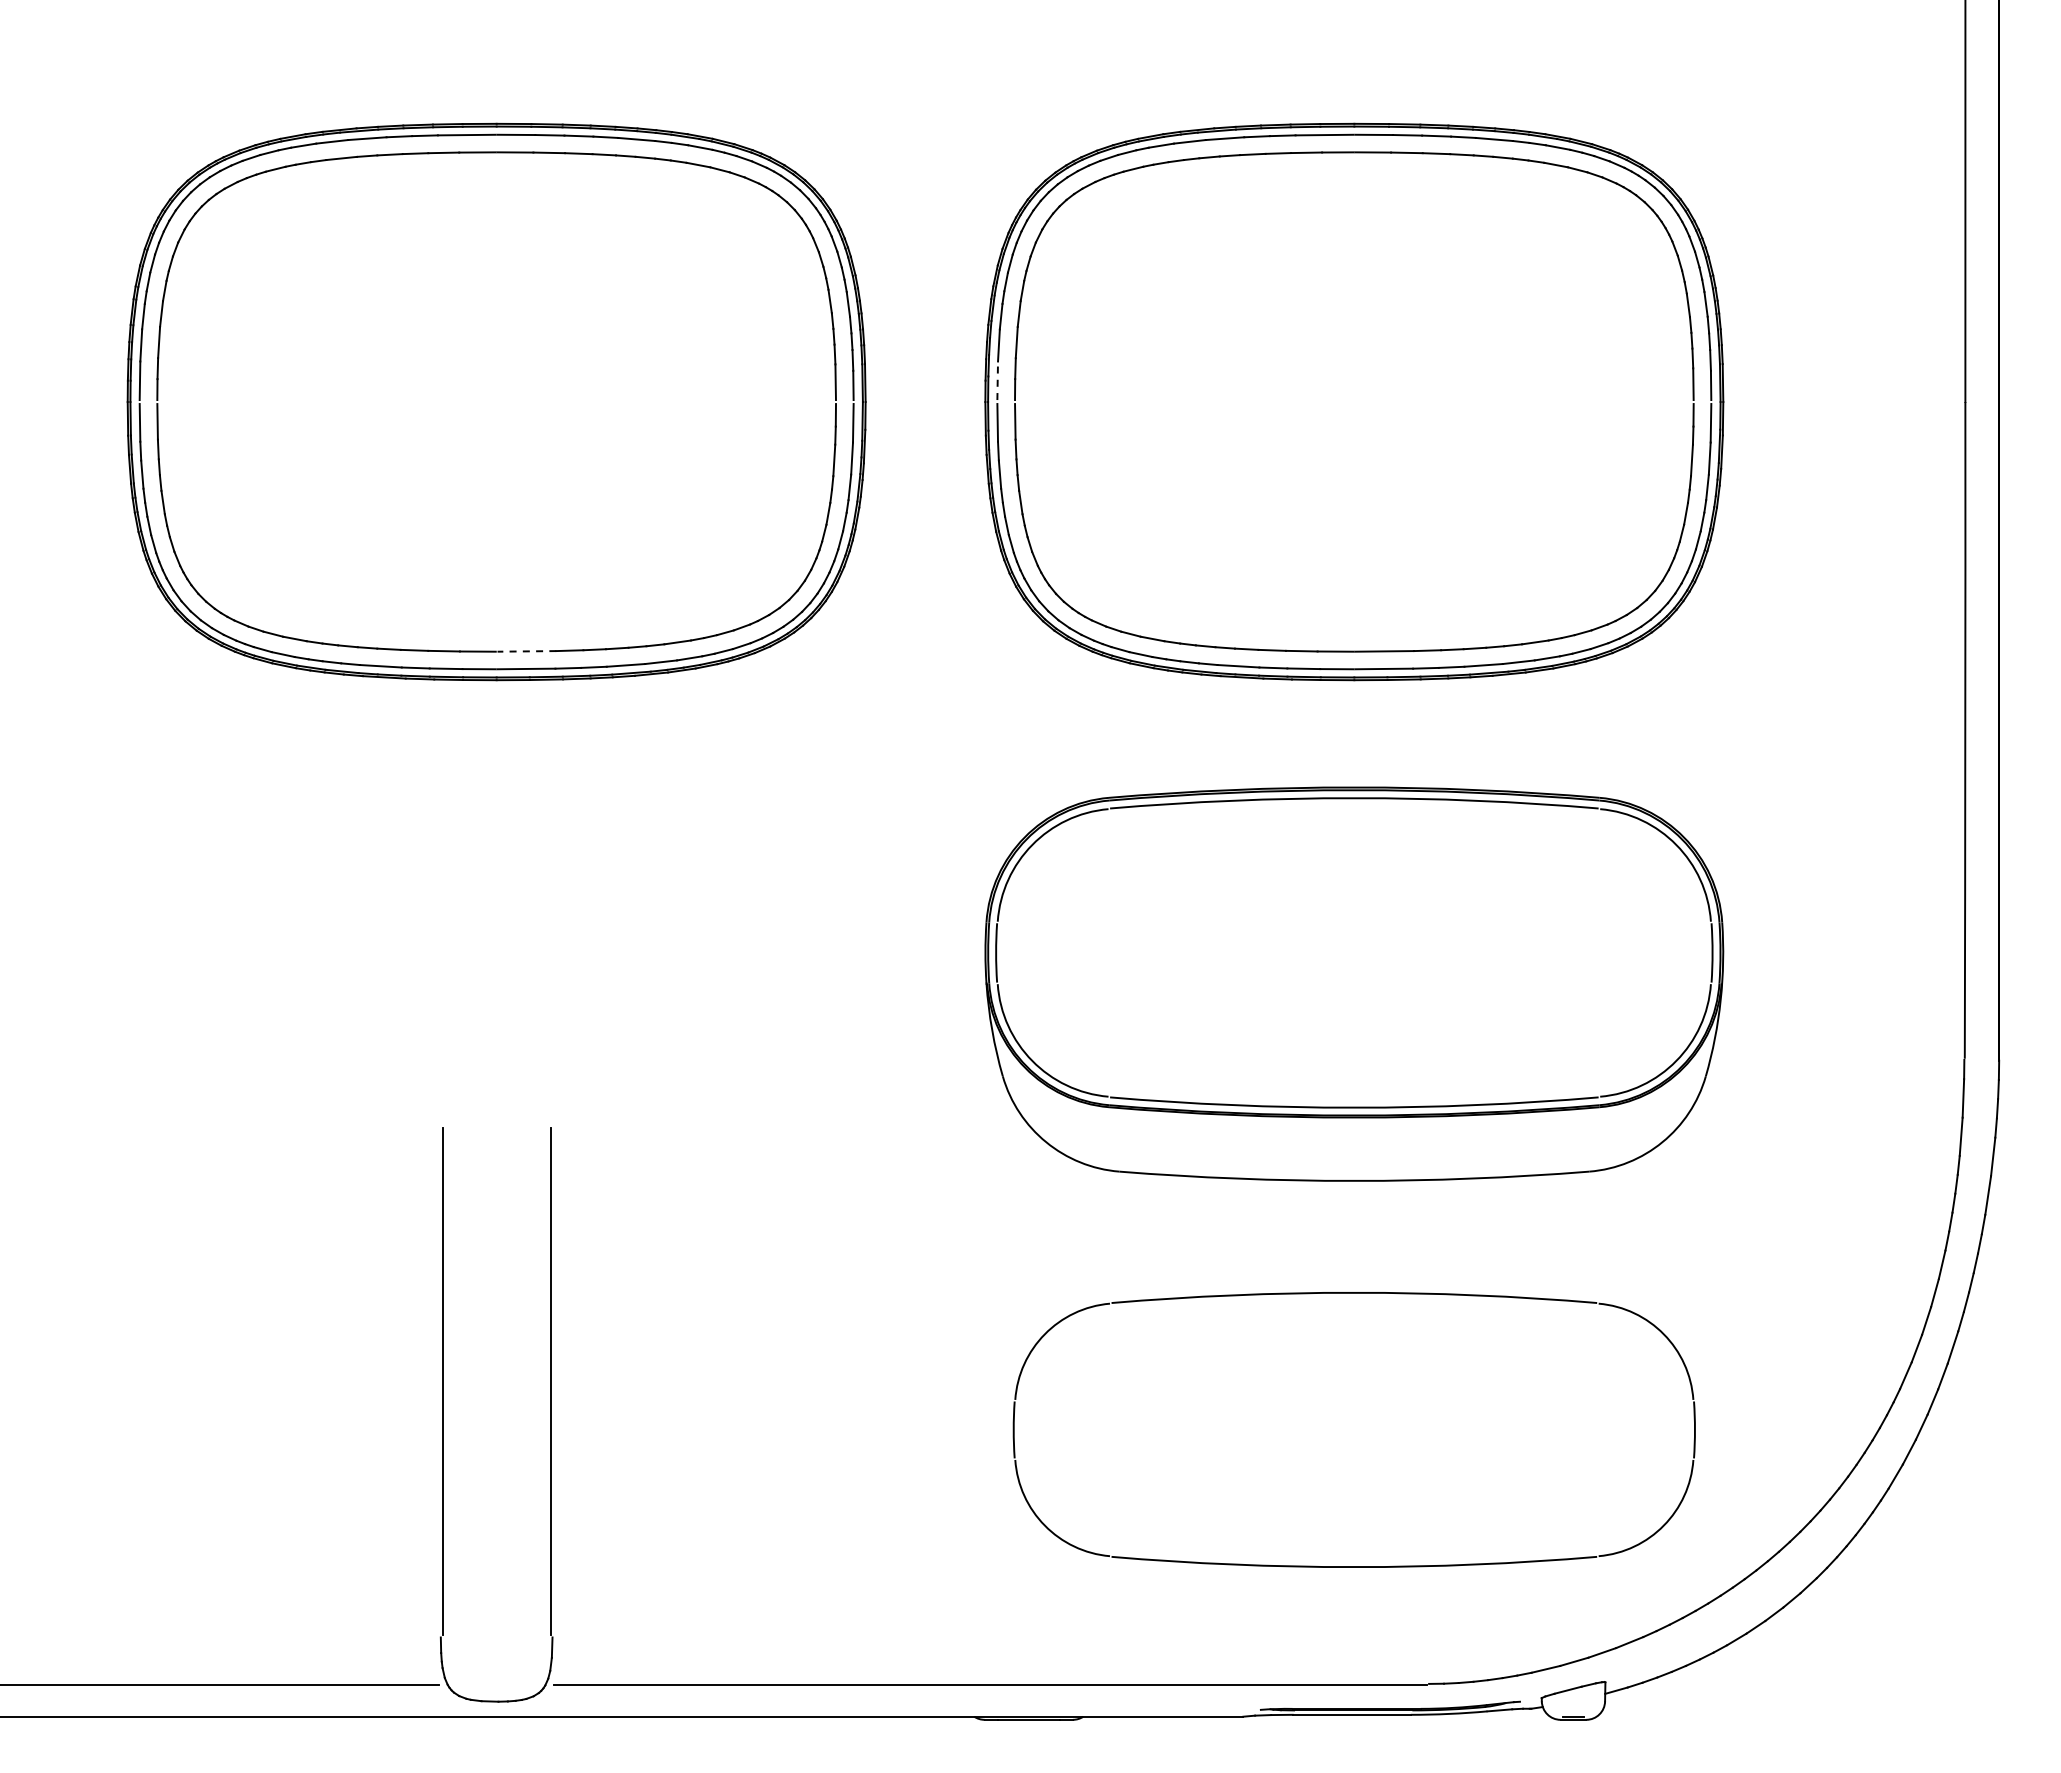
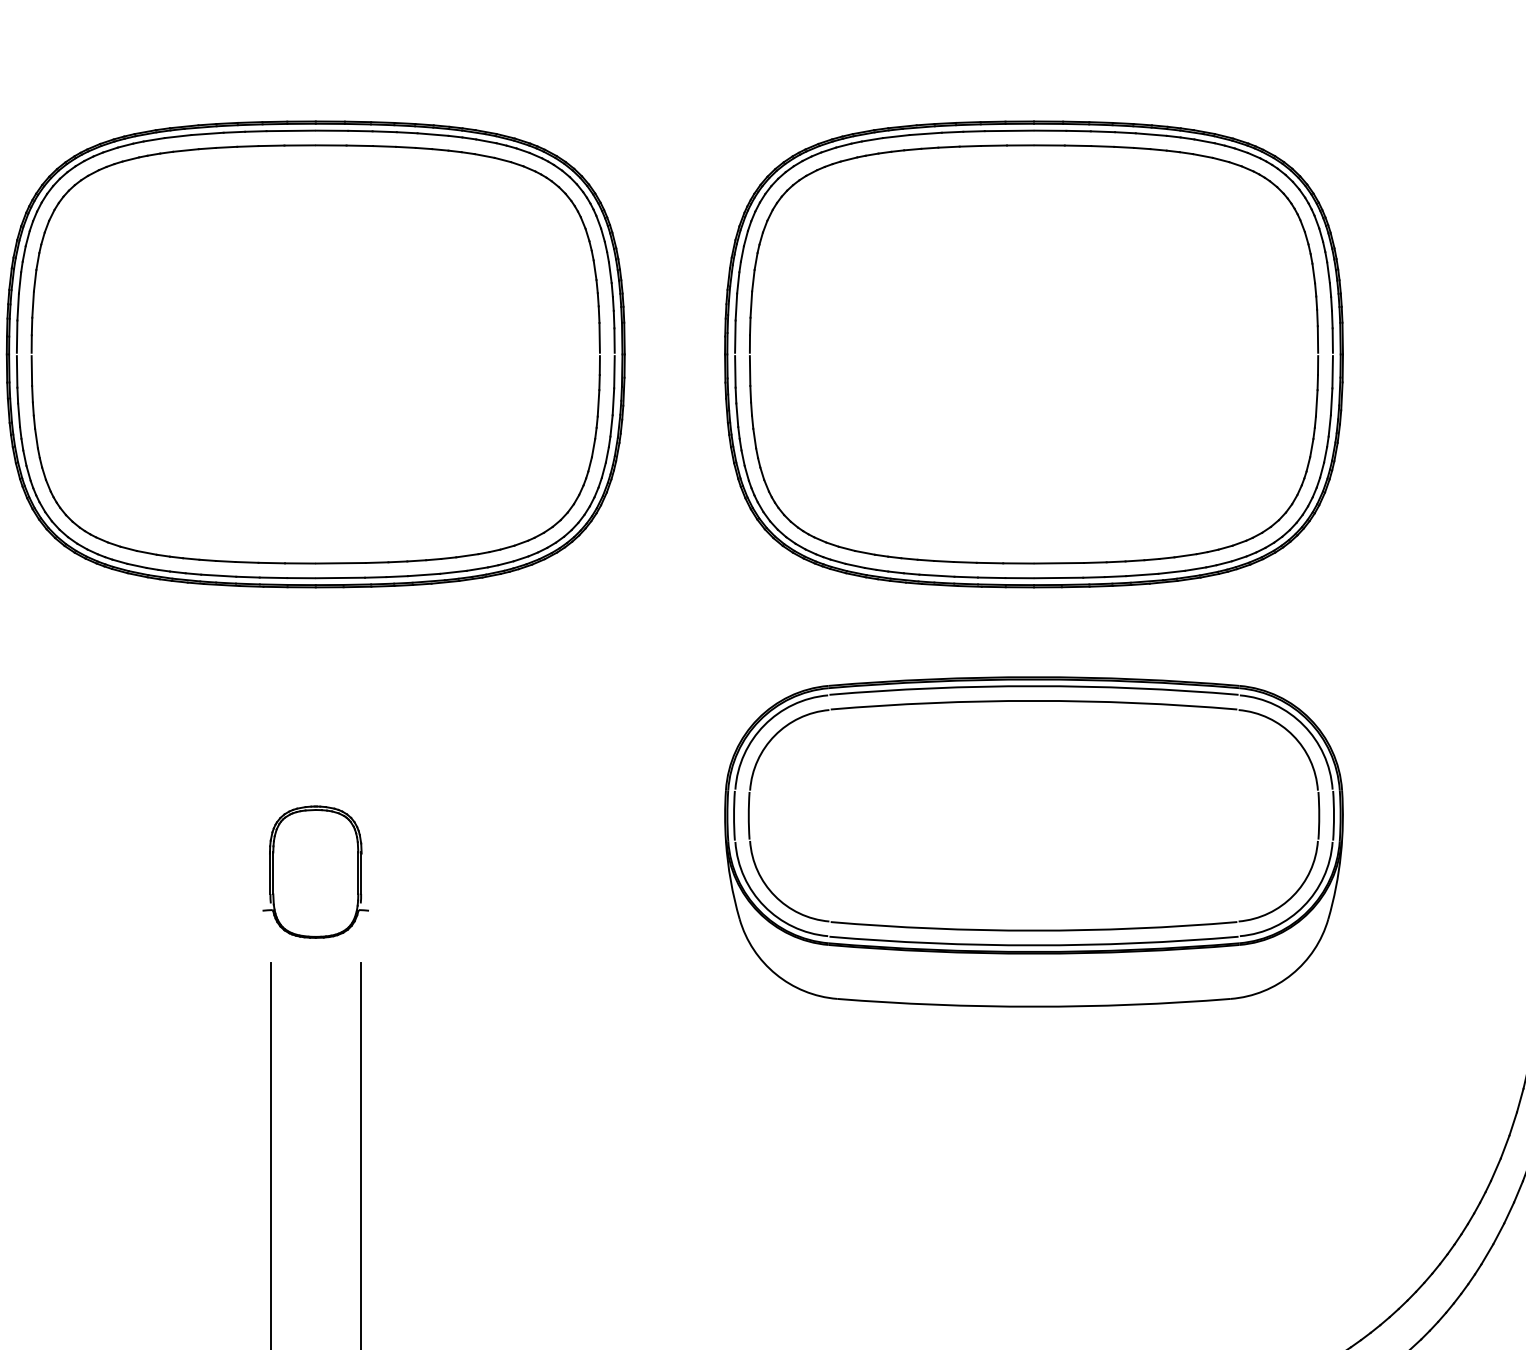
line: (997, 380) -> (735, 336), dashed -> solid
line: (526, 651) -> (340, 563), dashed -> solid
part: (496, 1019) -> (315, 871), added
part: (1353, 1293) -> (1033, 701), moved

